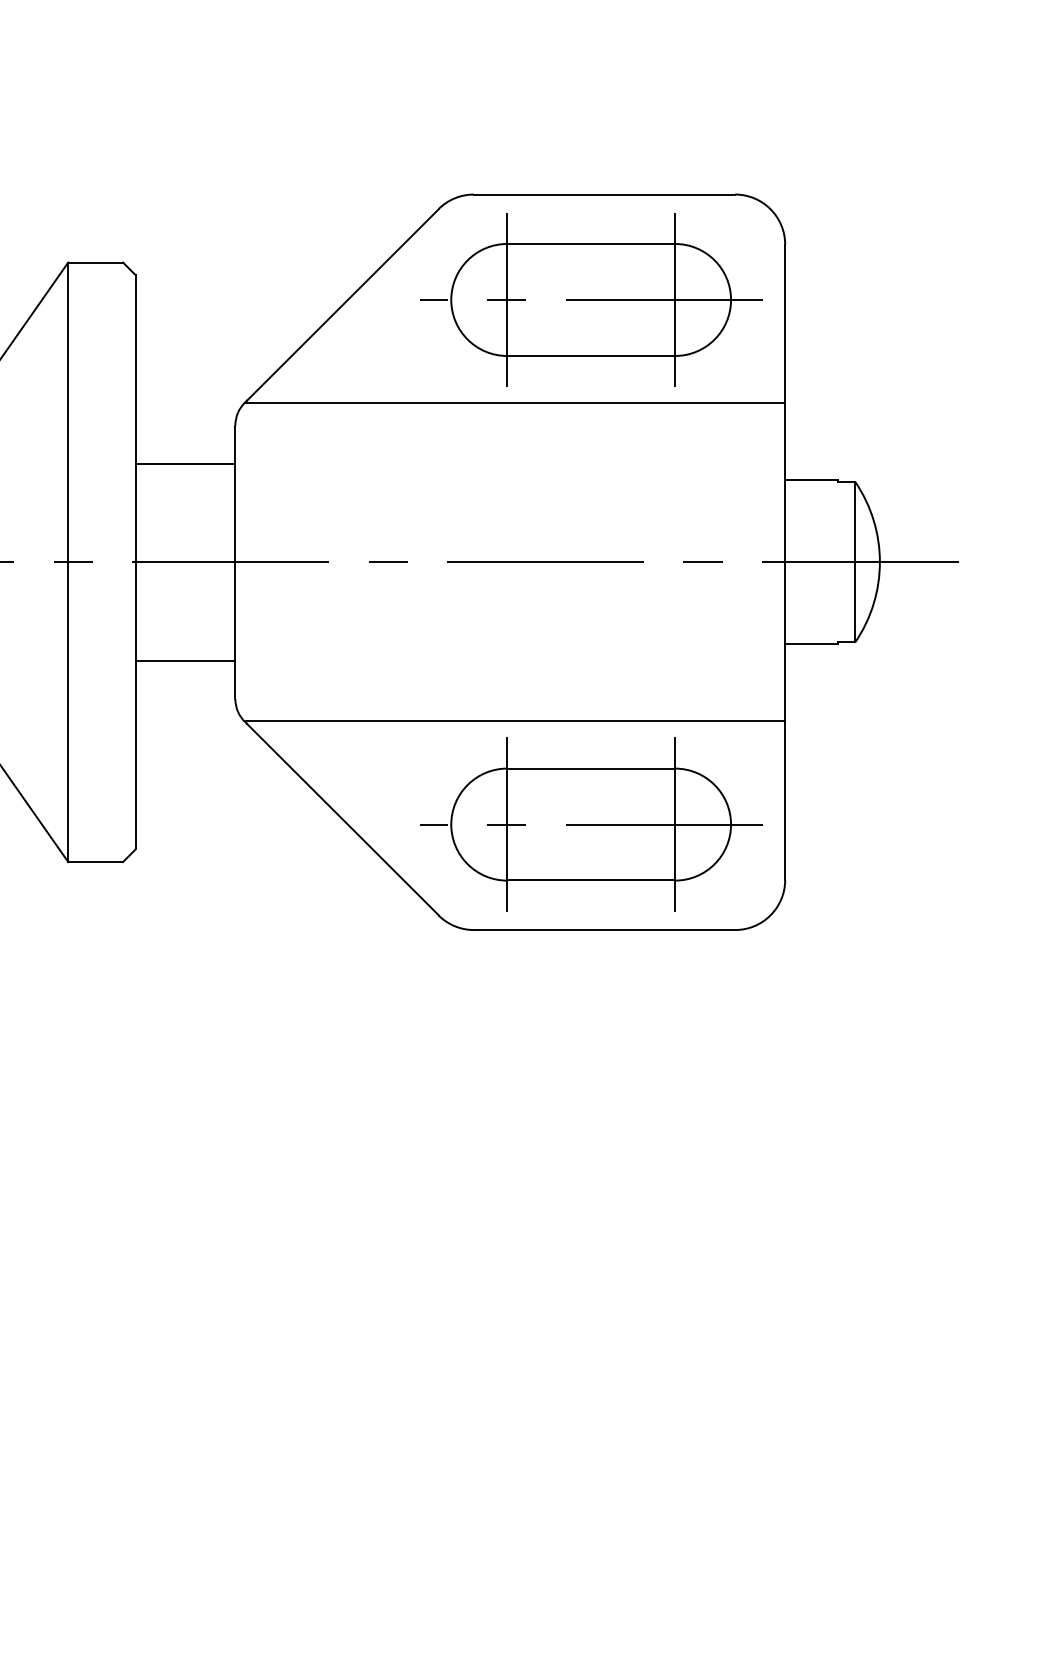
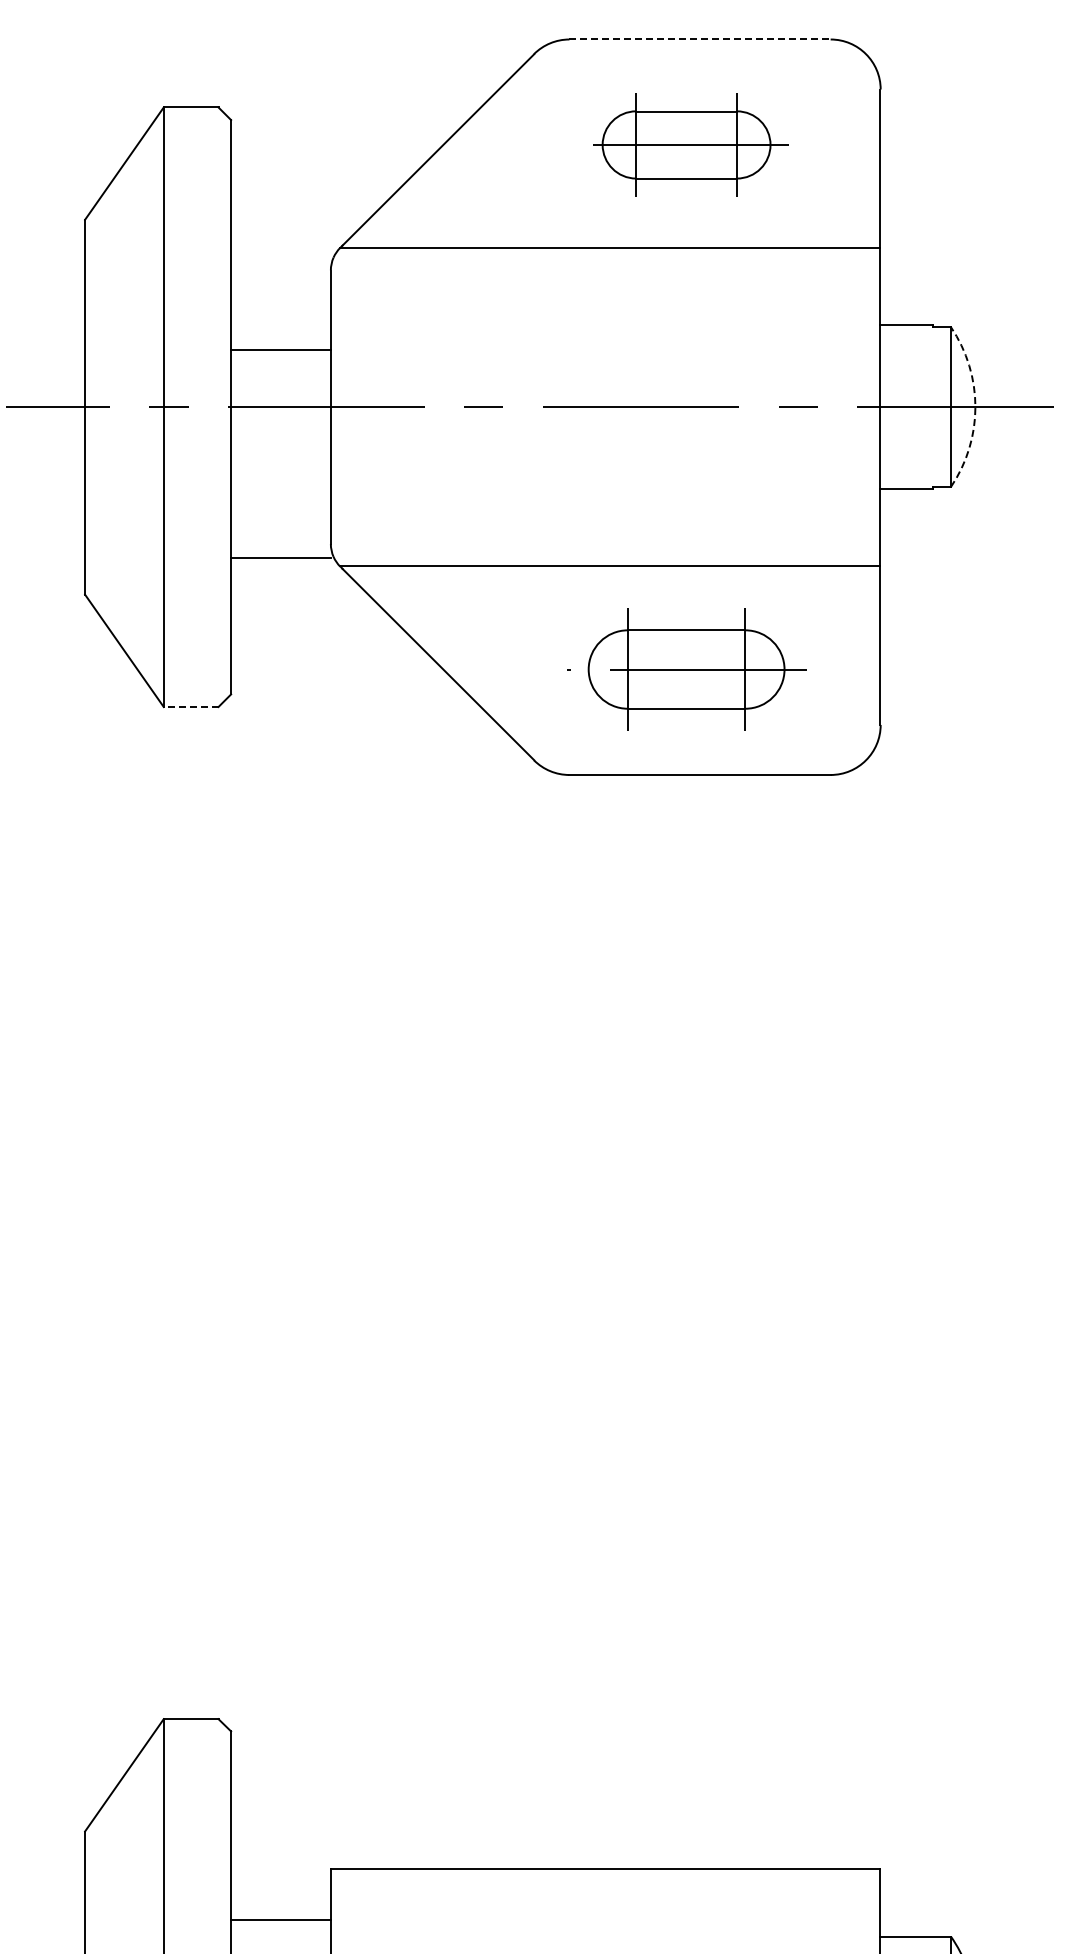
line: (605, 194) -> (700, 39), solid -> dashed
part: (591, 299) -> (686, 144), size x0.6
line: (185, 463) -> (280, 349), moved
arc: (880, 562) -> (975, 407), solid -> dashed
line: (185, 660) -> (280, 557), moved
part: (591, 824) -> (686, 669), size x0.7
line: (95, 862) -> (190, 707), solid -> dashed

